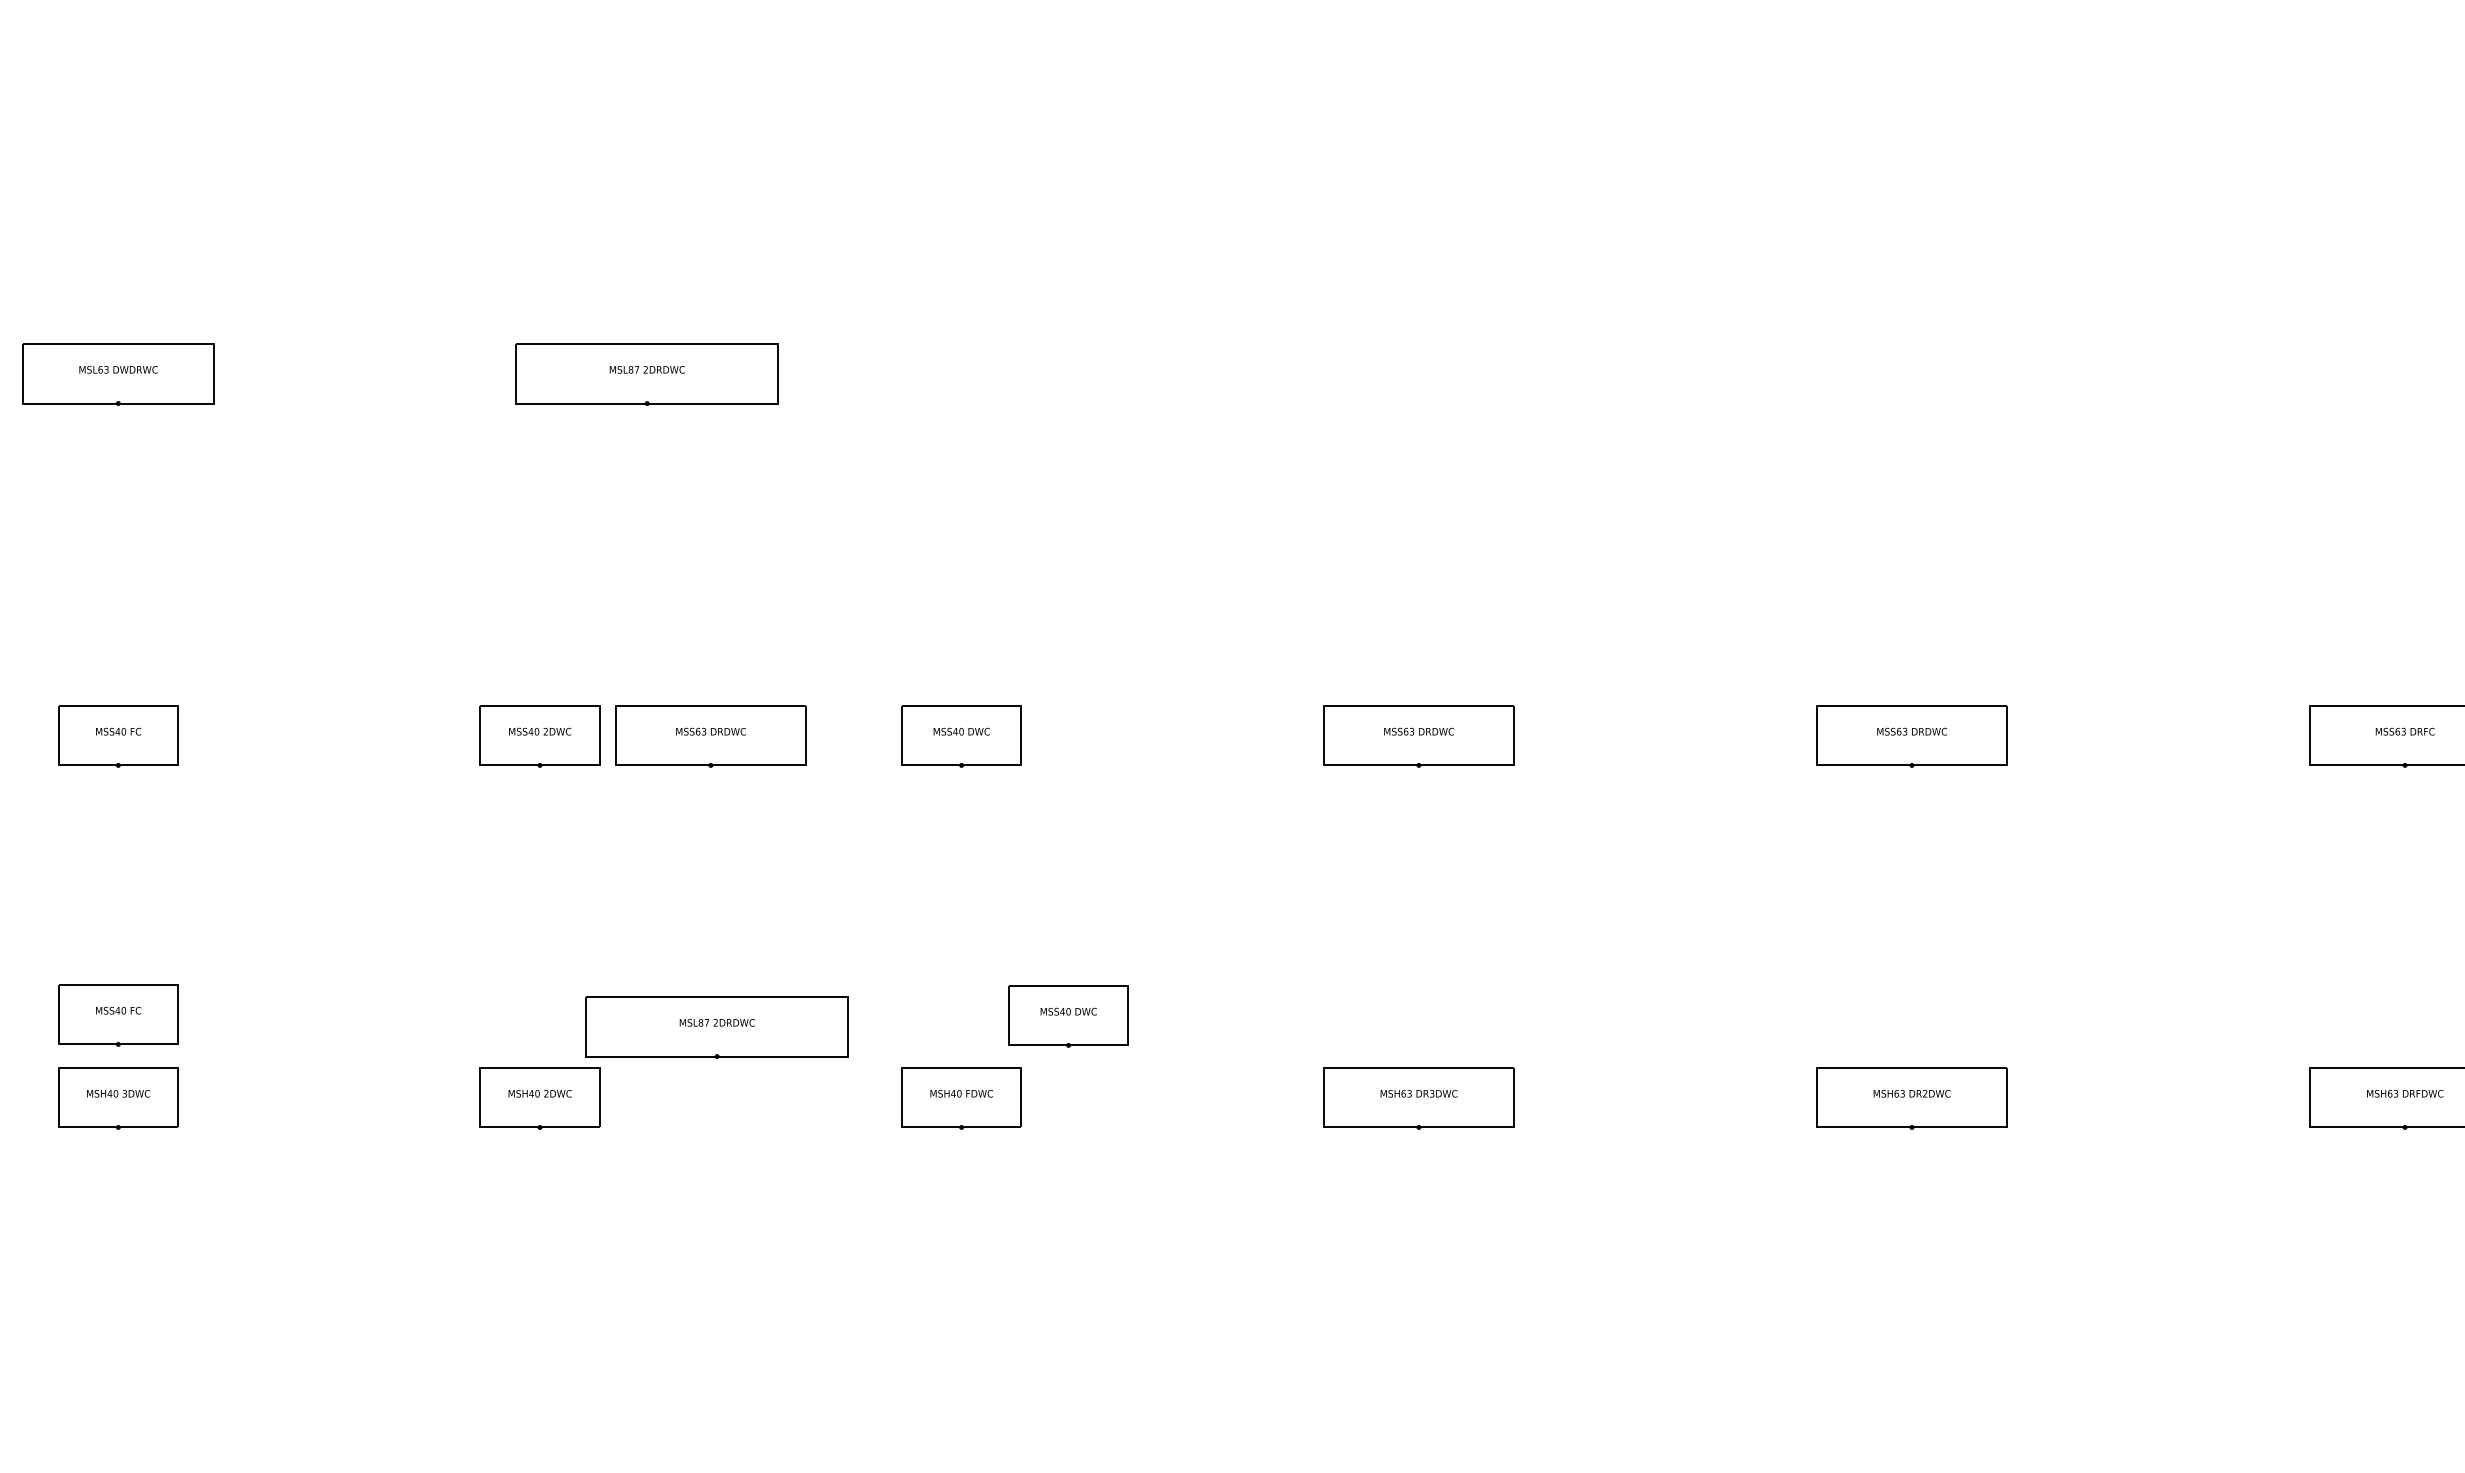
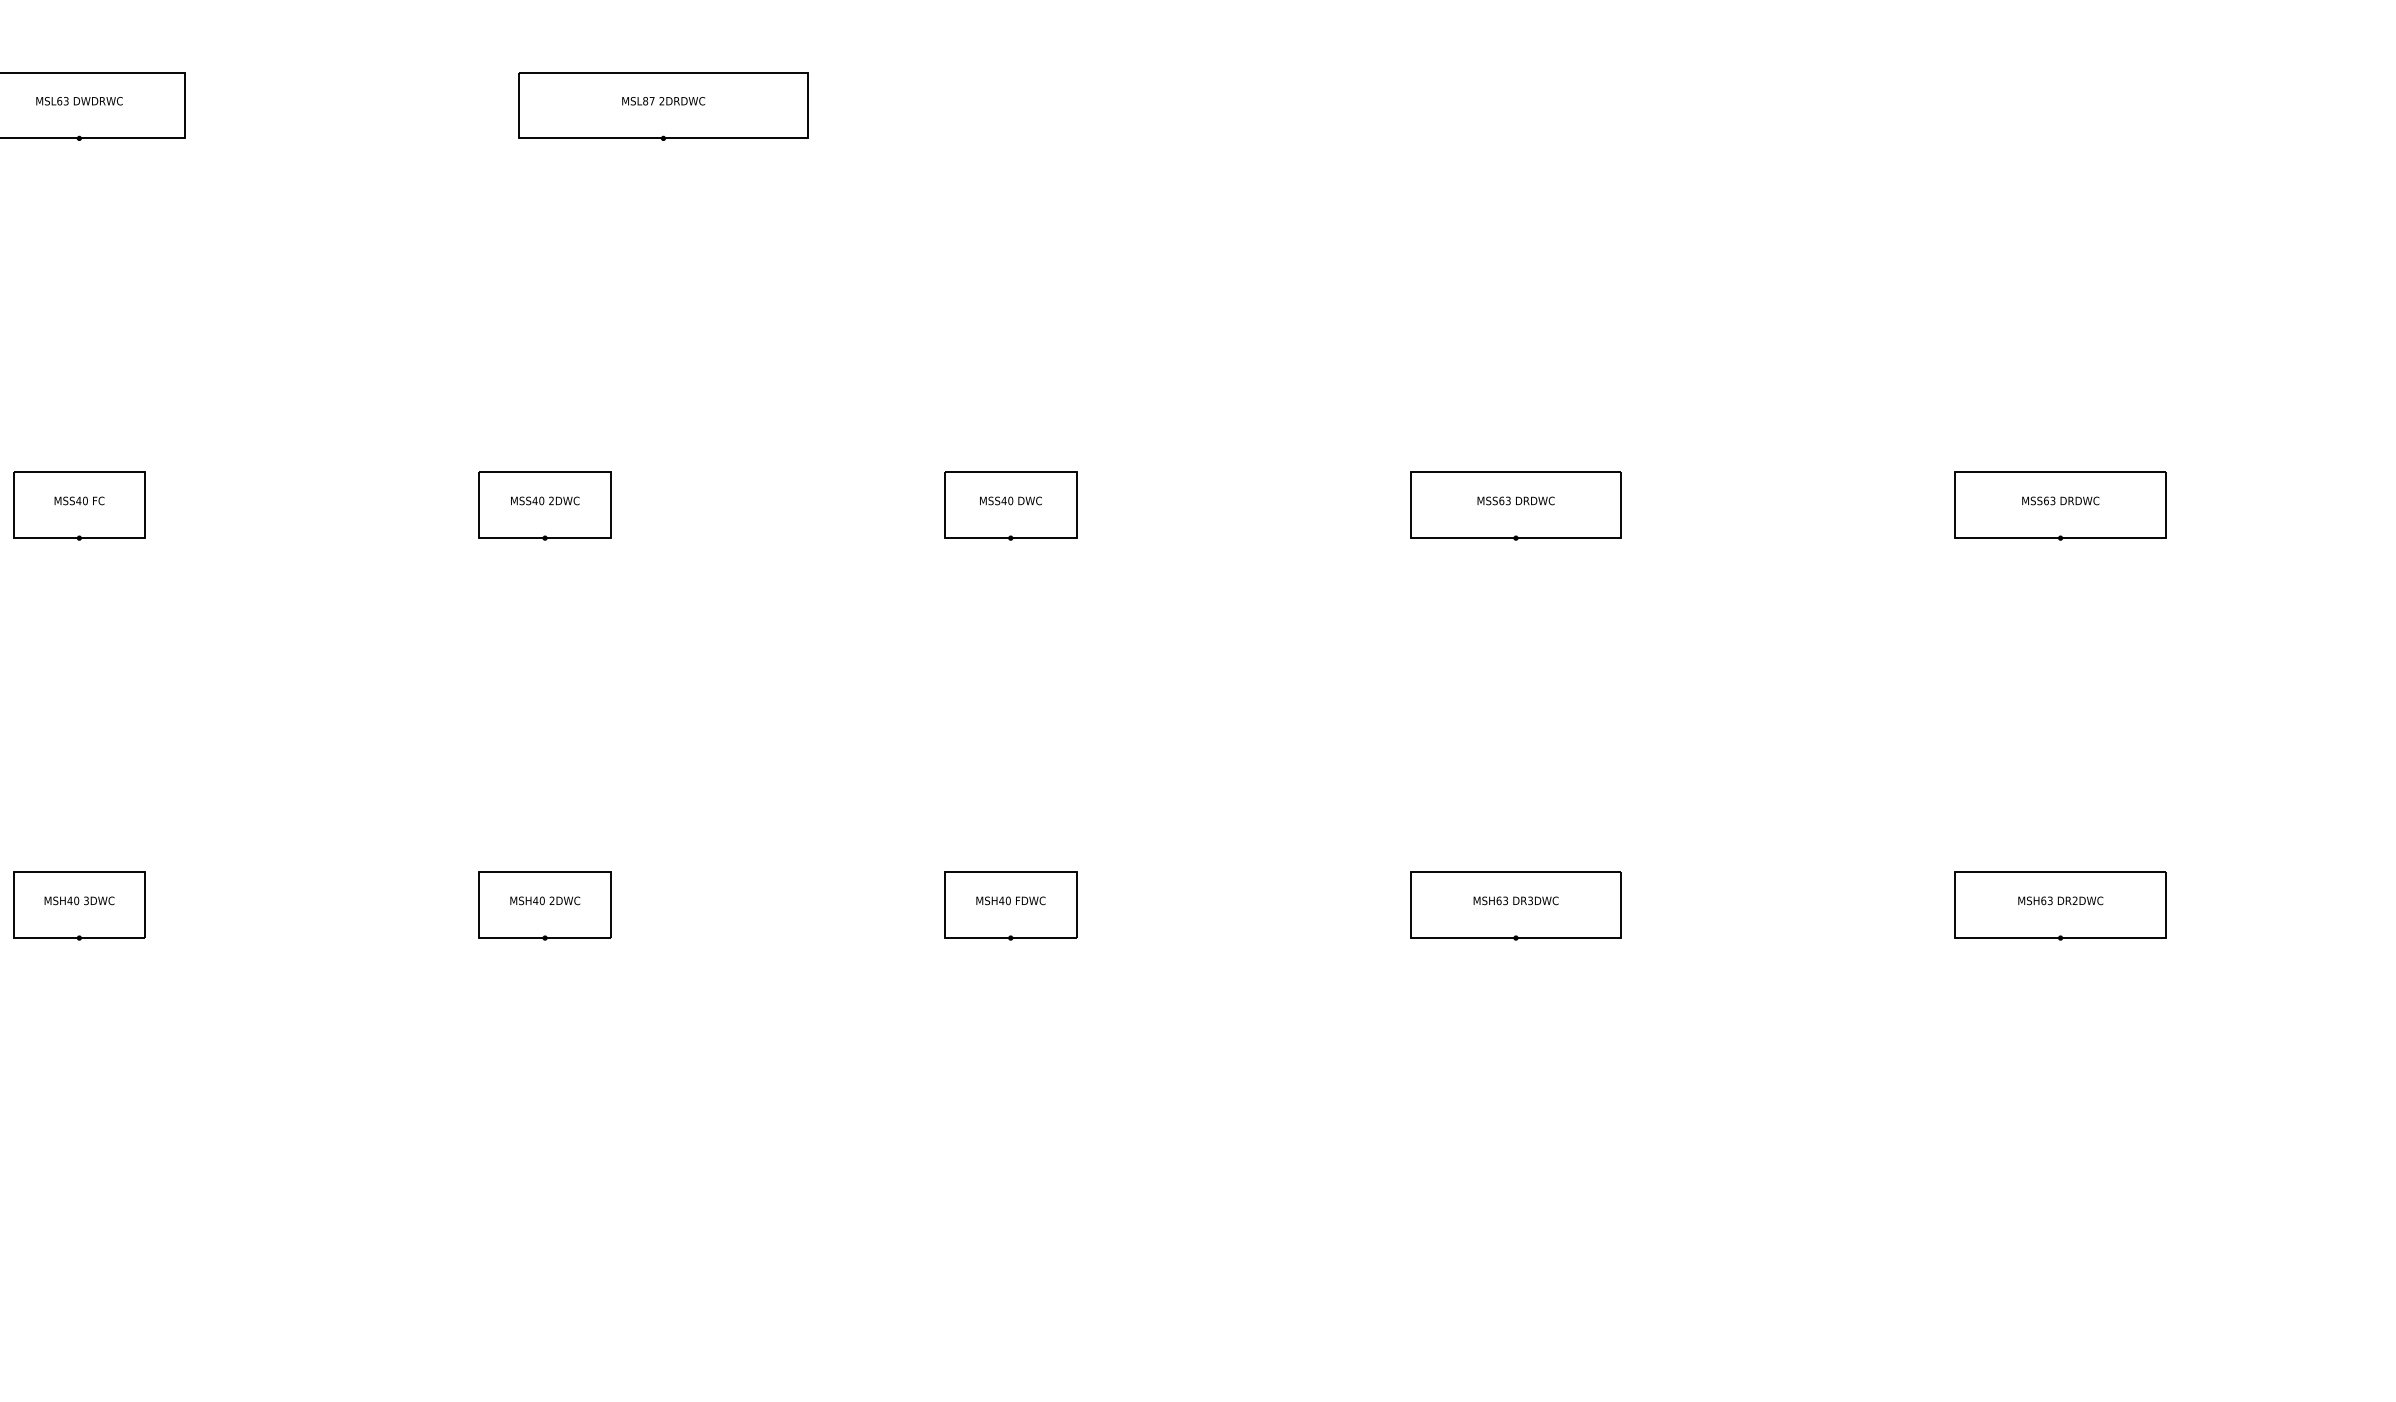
part: (710, 736) -> (733, 506), removed
part: (118, 1015) -> (79, 814), removed
part: (1068, 1016) -> (1128, 815), removed
part: (716, 1027) -> (740, 827), removed

